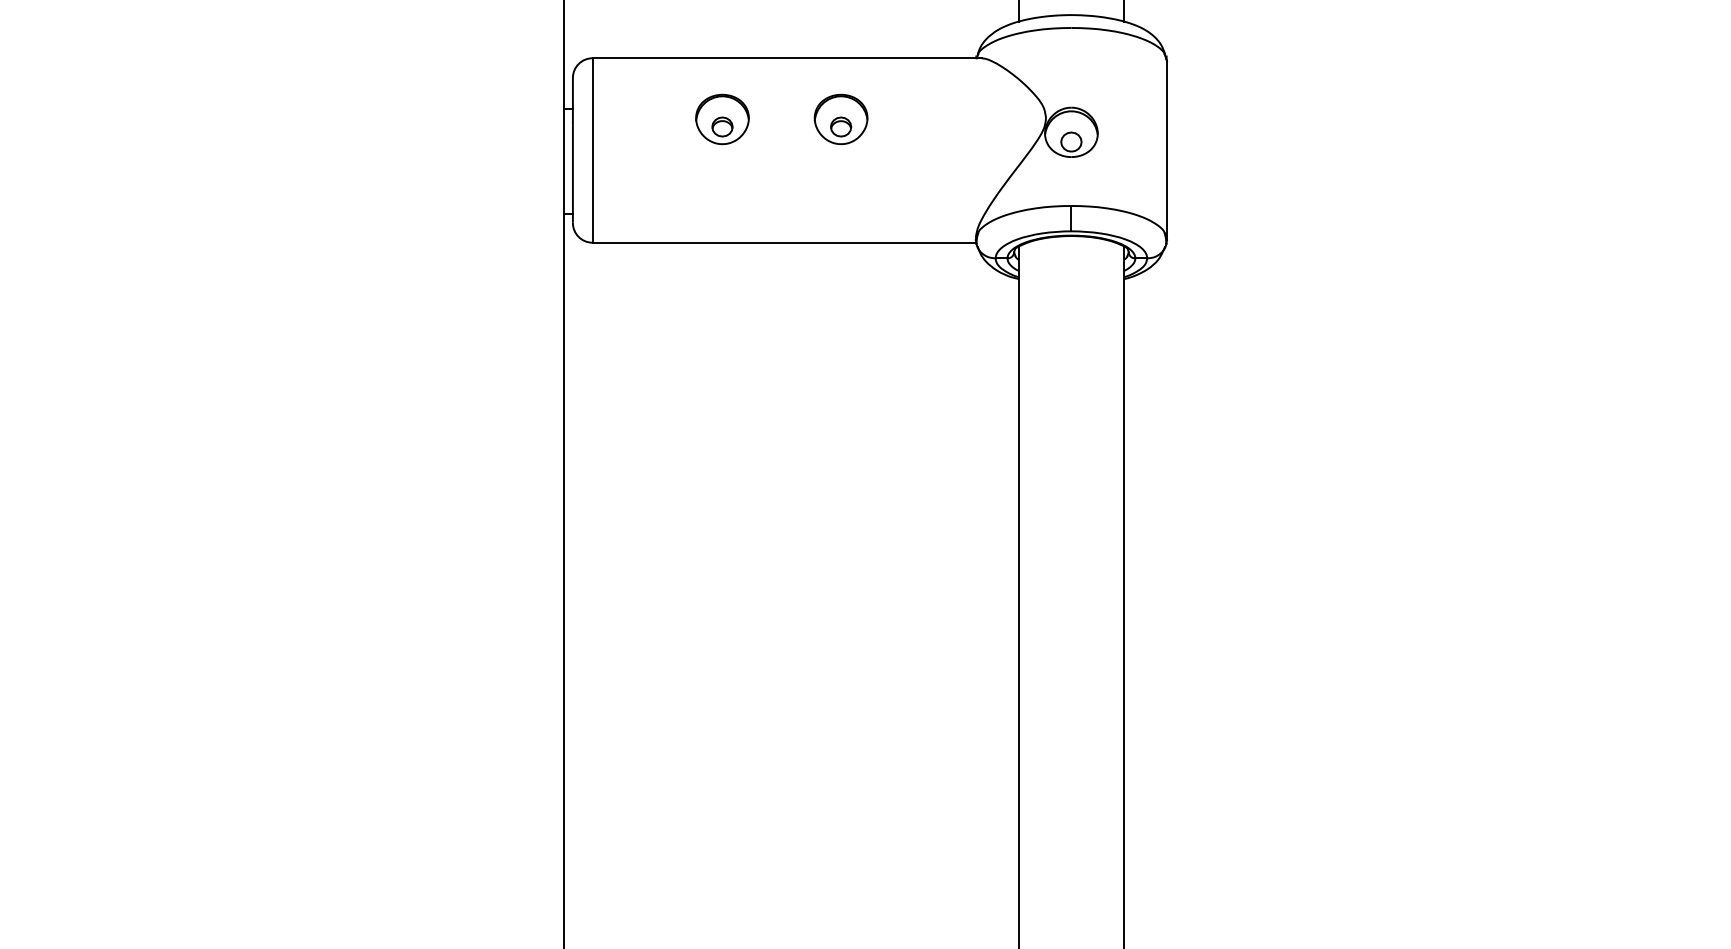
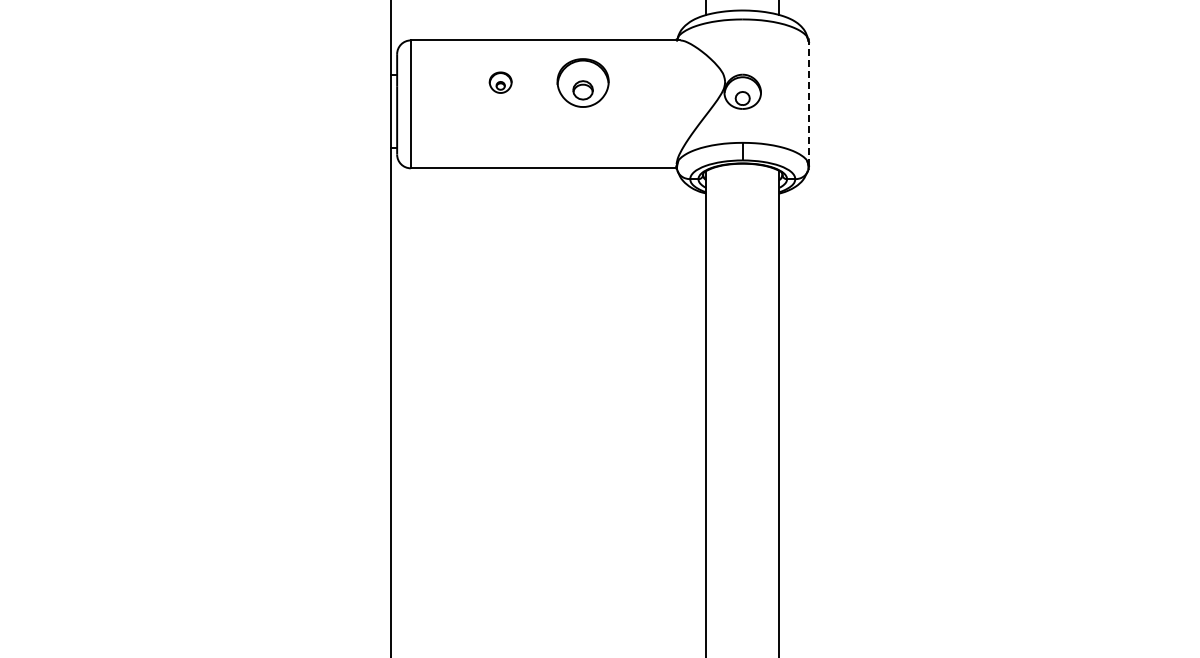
part: (721, 118) -> (500, 82), size x0.6
part: (840, 118) -> (582, 82), size x1.4
line: (1166, 149) -> (808, 103), solid -> dashed

